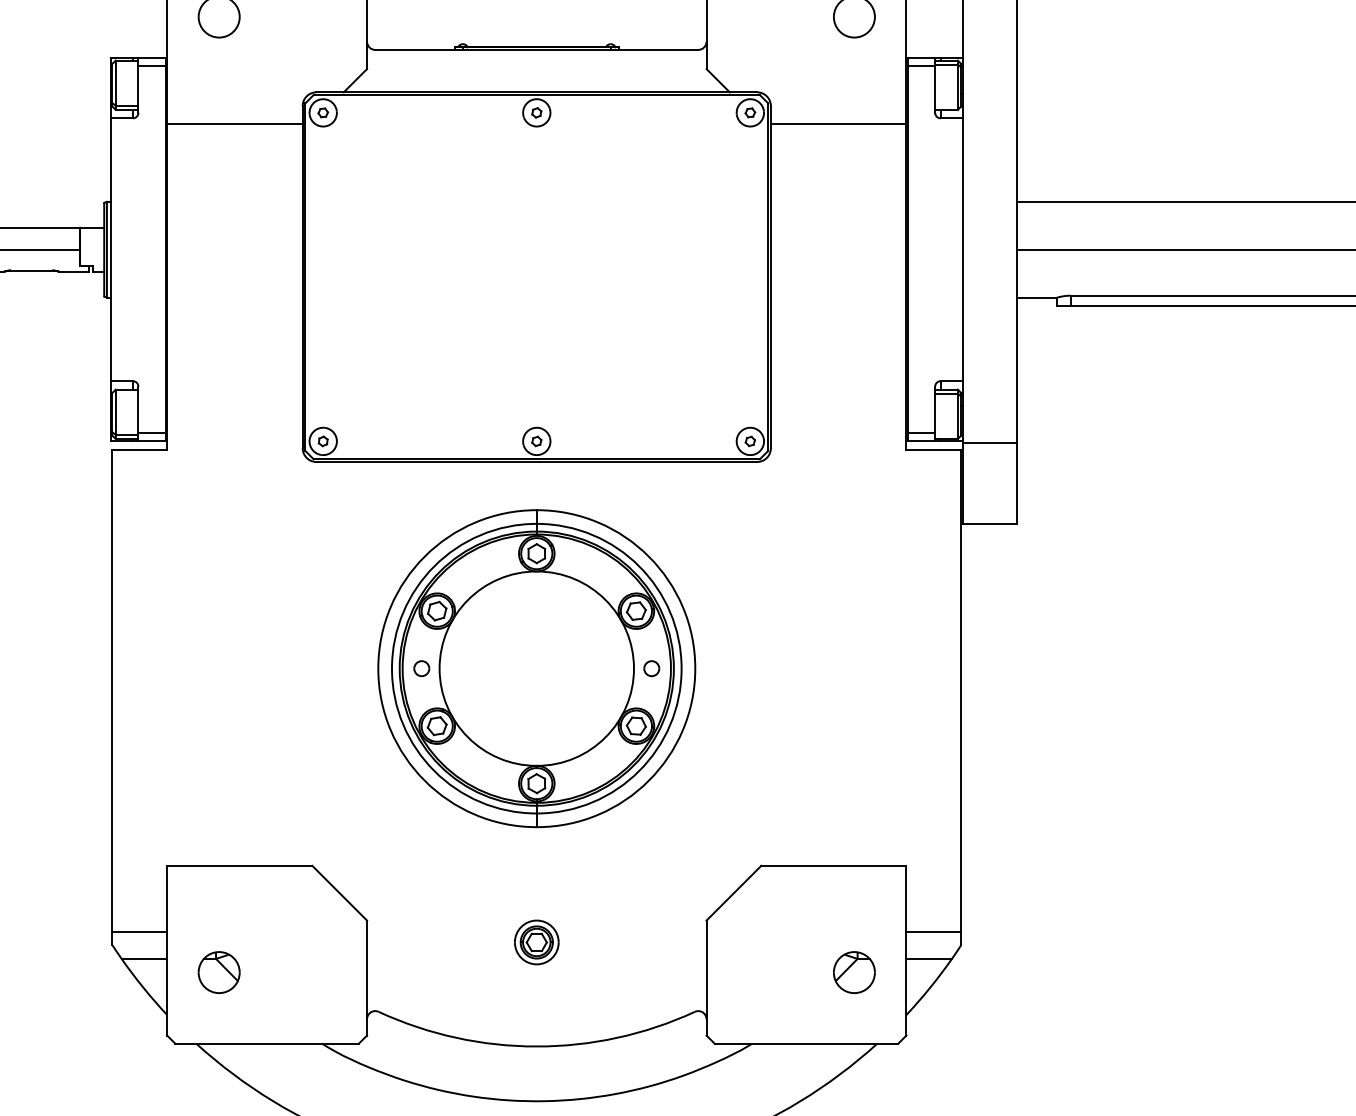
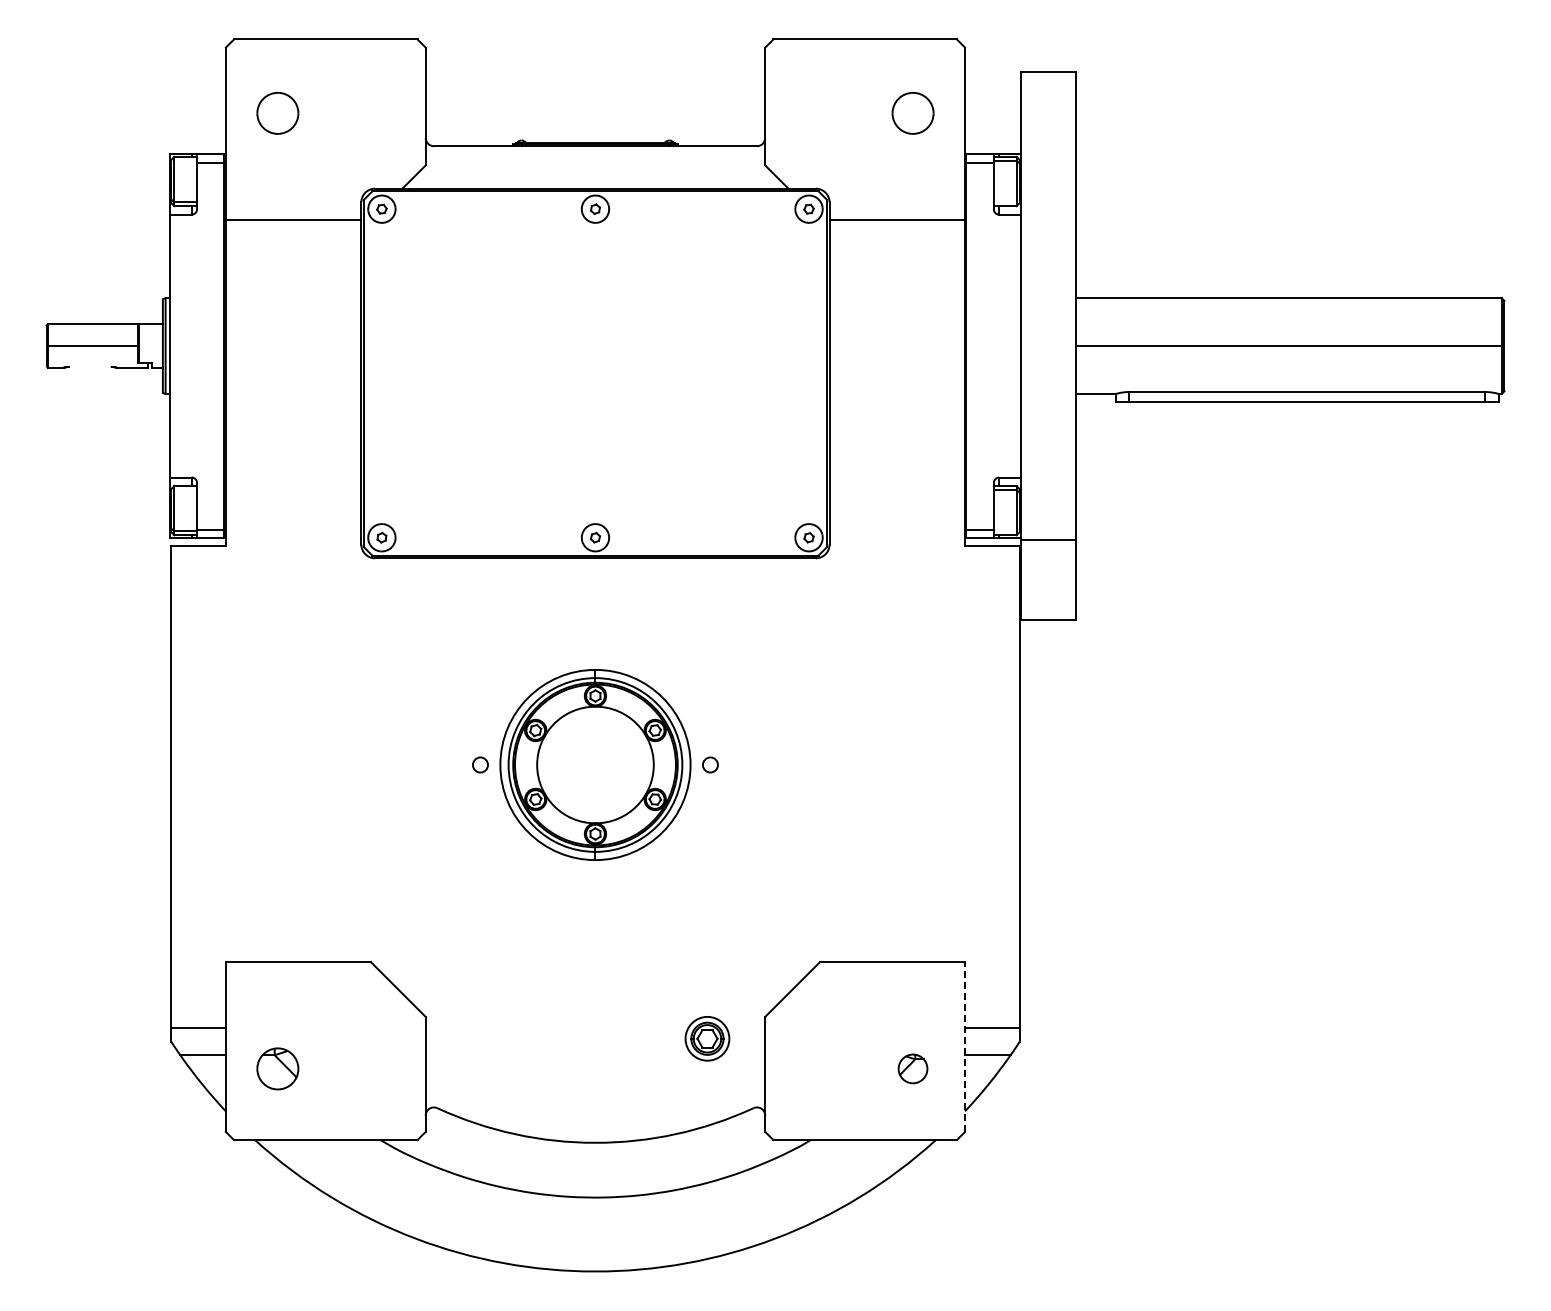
line: (30, 270) -> (89, 366), removed
part: (536, 668) -> (595, 764), size x0.6
part: (536, 942) -> (707, 1038), moved
line: (906, 951) -> (965, 1047), solid -> dashed
part: (853, 972) -> (912, 1068), size x0.7

